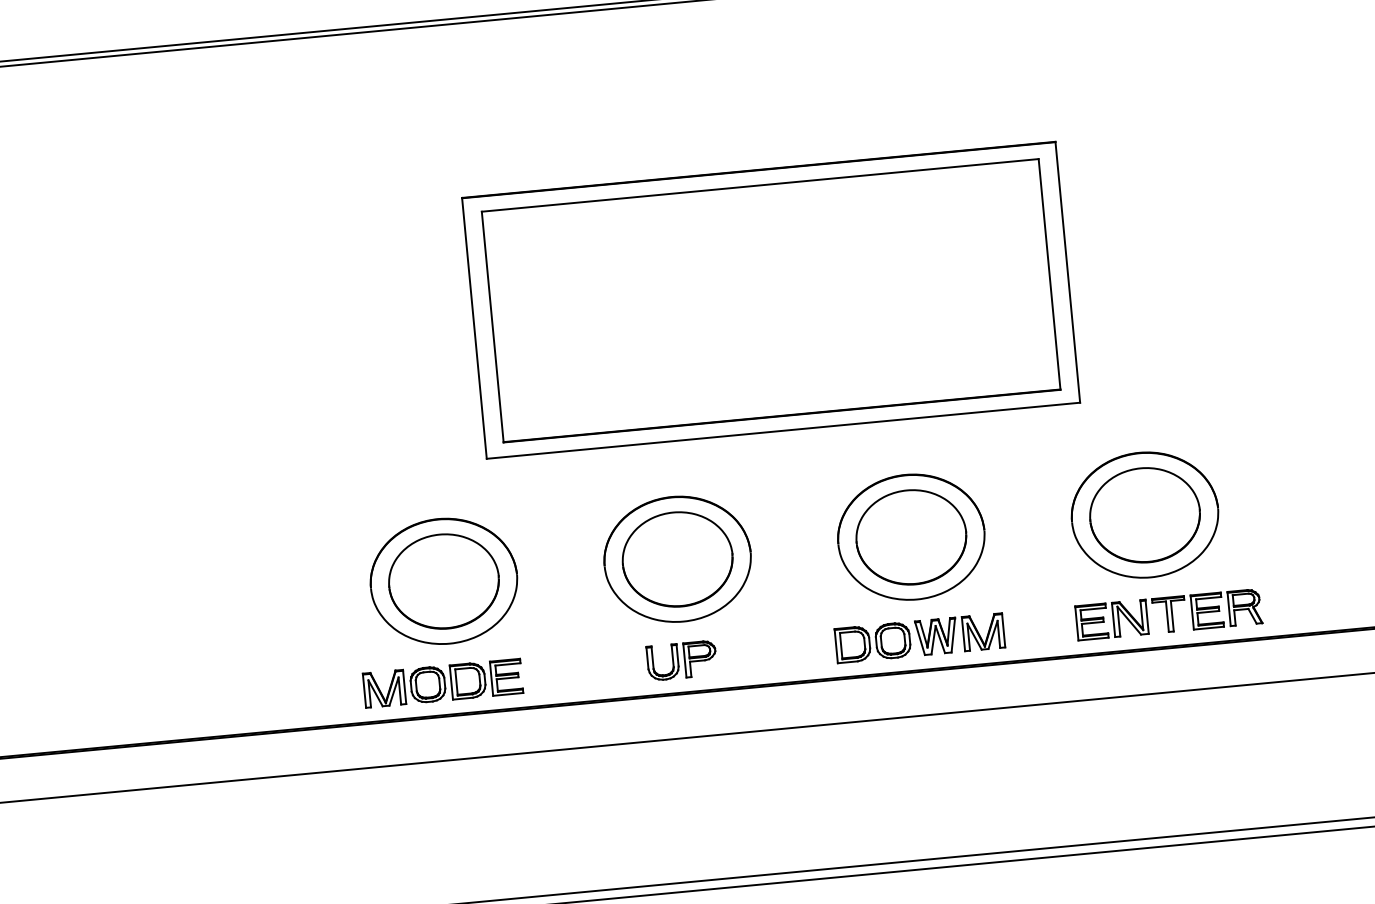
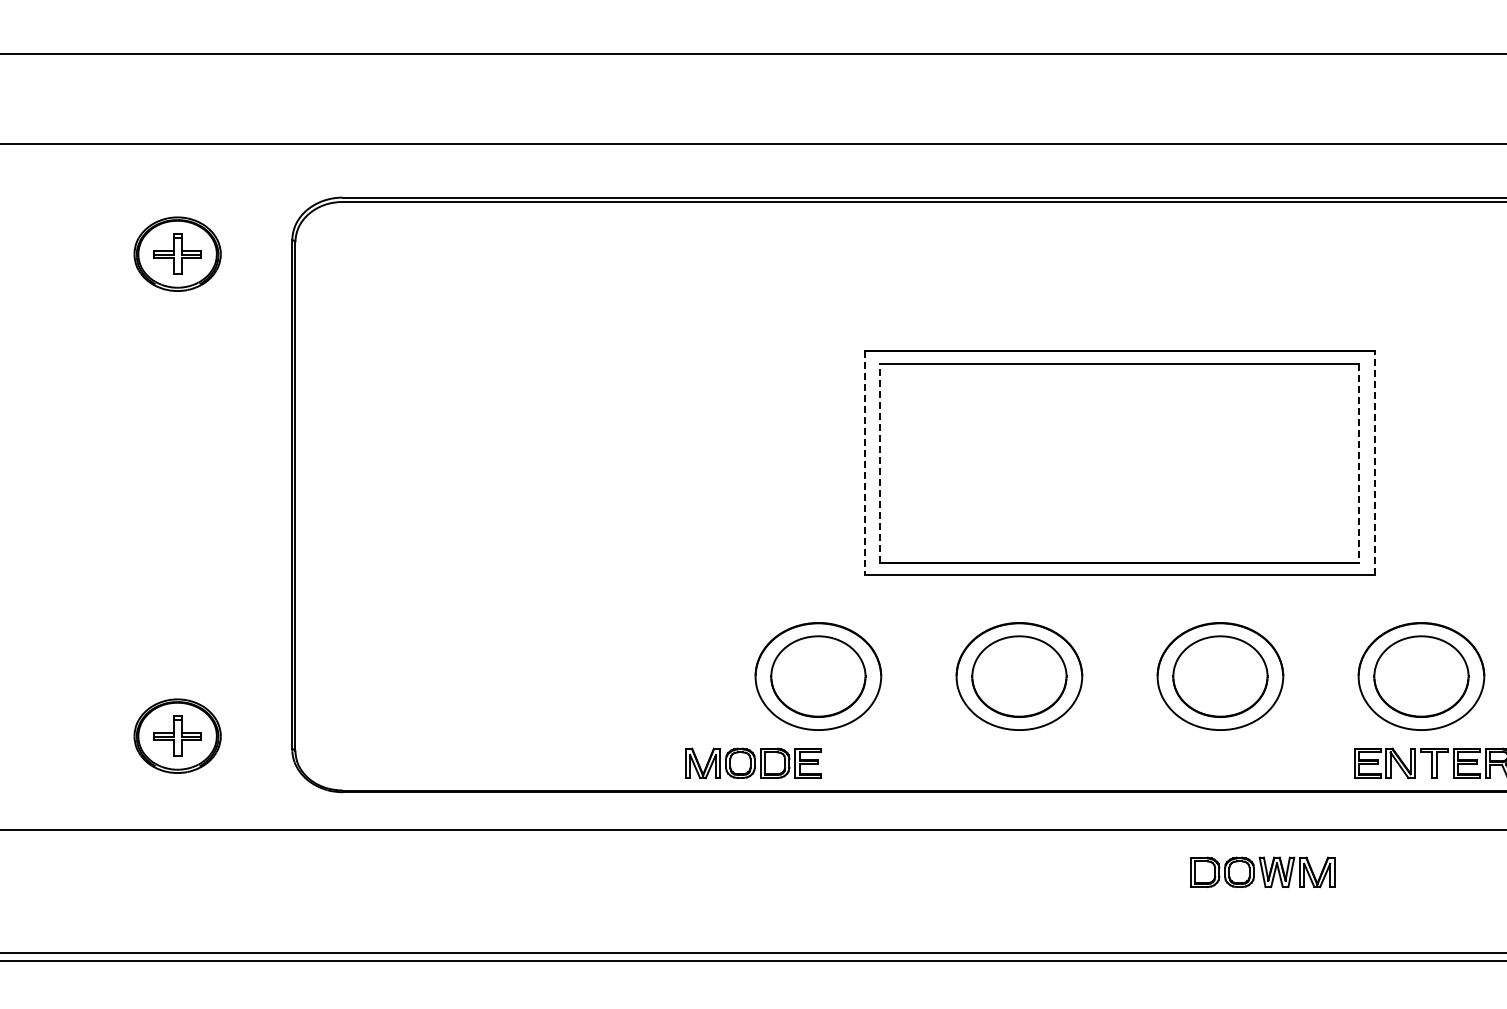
line: (1068, 271) -> (1375, 462), solid -> dashed
line: (1049, 275) -> (1359, 464), solid -> dashed
line: (492, 326) -> (880, 463), solid -> dashed
line: (474, 328) -> (864, 463), solid -> dashed
part: (919, 638) -> (1262, 872), moved
part: (681, 659) -> (1014, 762), removed
part: (443, 683) -> (753, 763), moved

